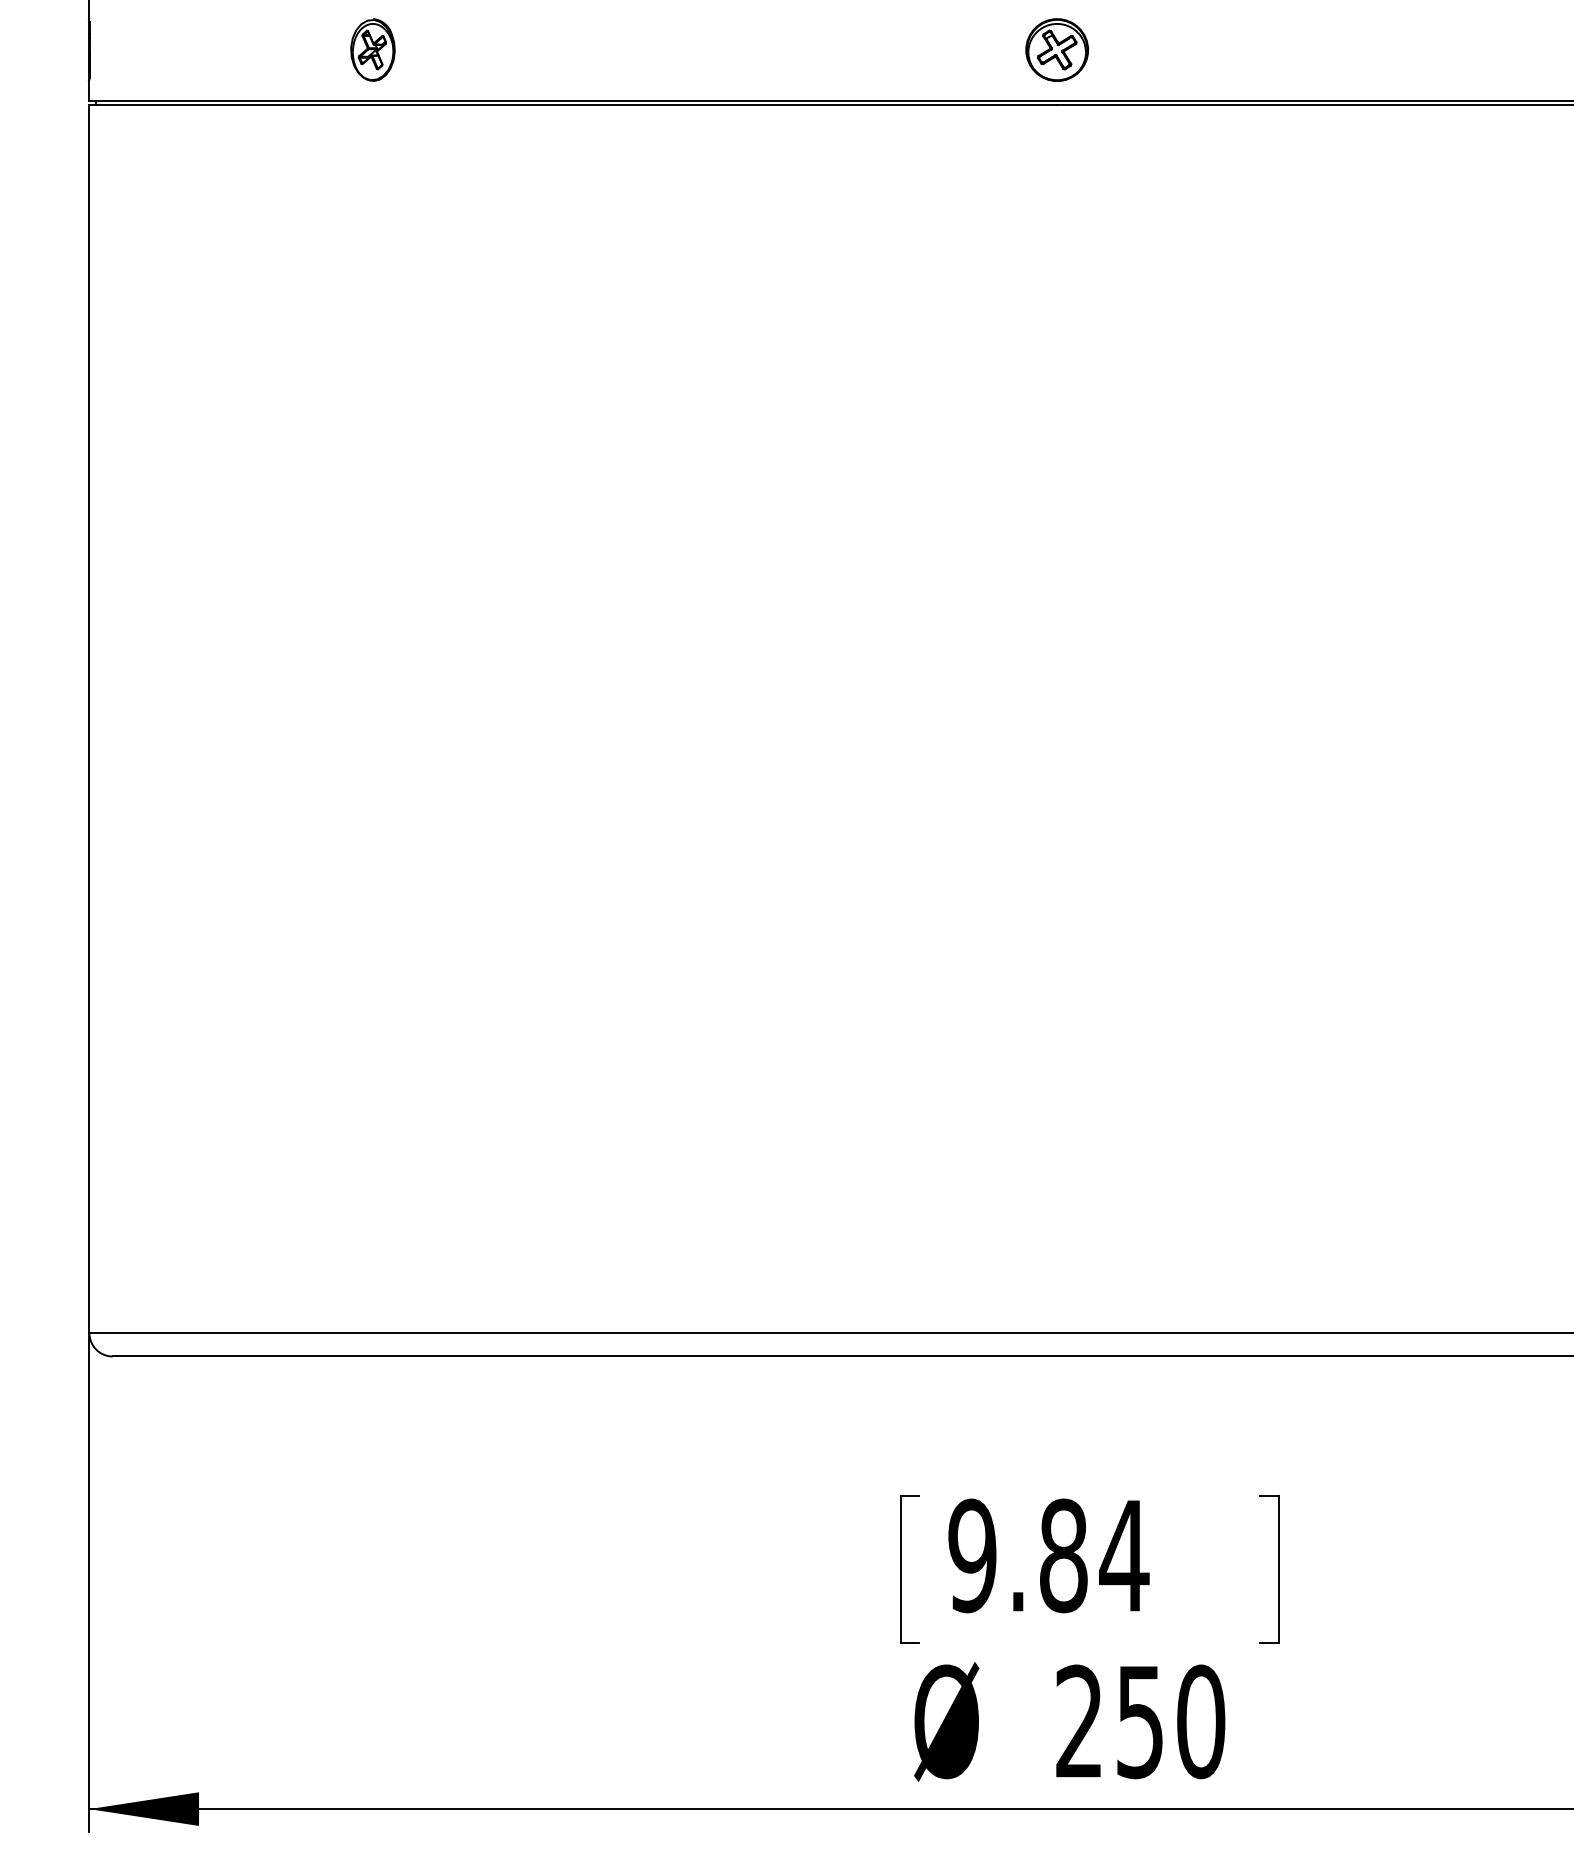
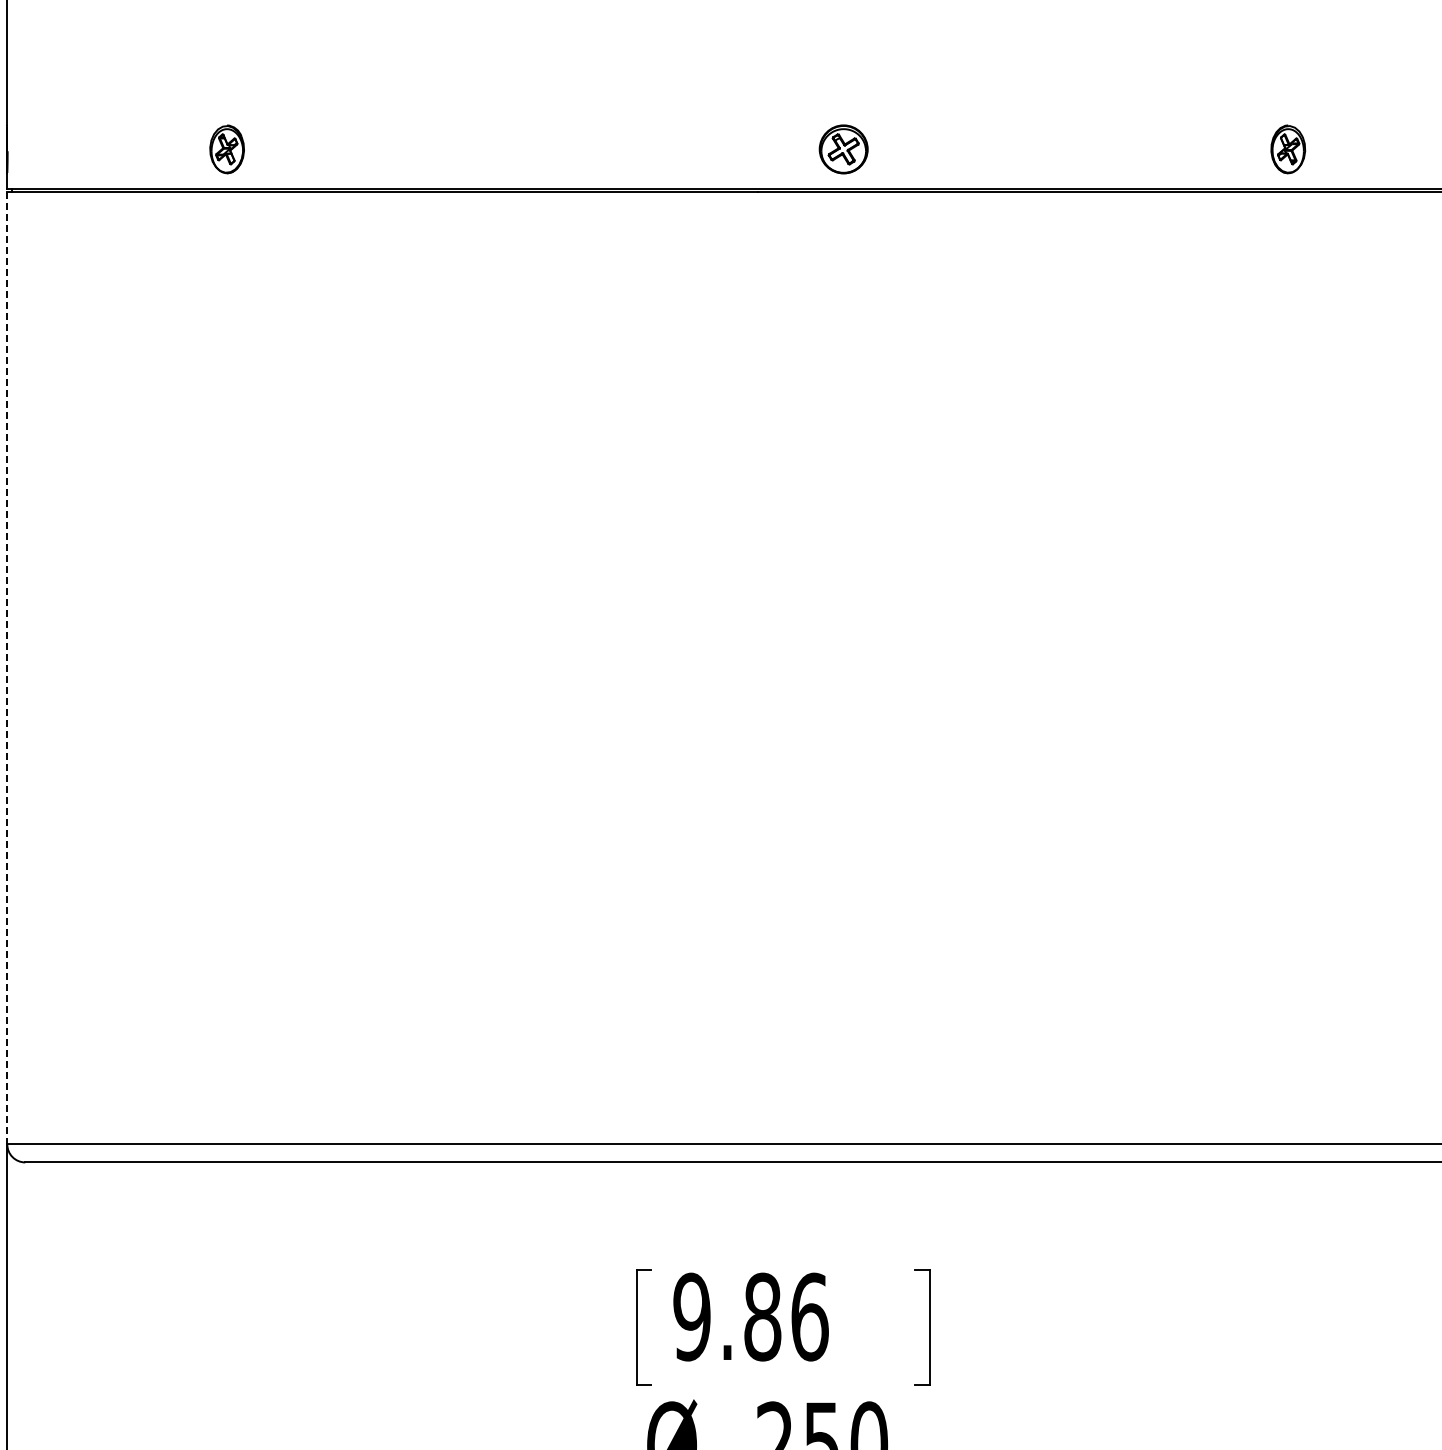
part: (1056, 50) -> (843, 149), moved
line: (89, 719) -> (7, 668), solid -> dashed
text: (1123, 1555) -> (809, 1316), 9.84 -> 9.86

